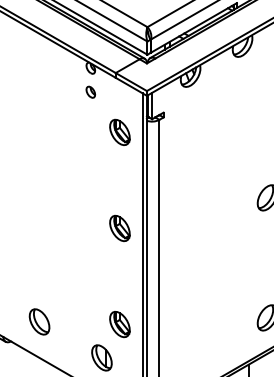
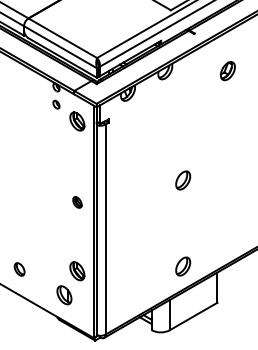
part: (120, 132) -> (77, 121), moved
part: (120, 228) -> (77, 202), size x0.6
part: (39, 322) -> (19, 269), size x0.7

